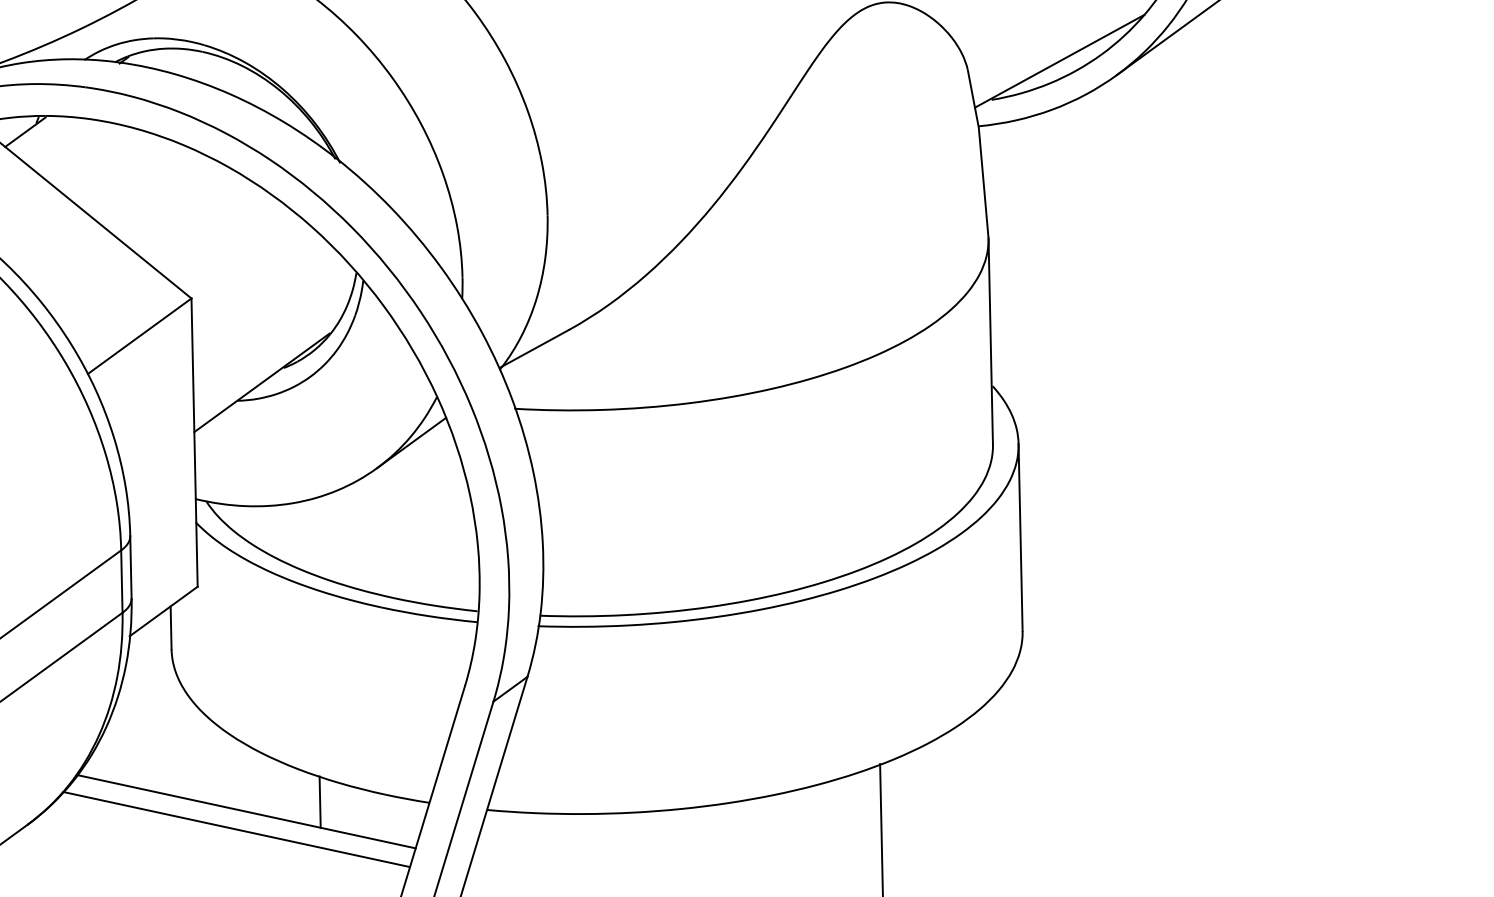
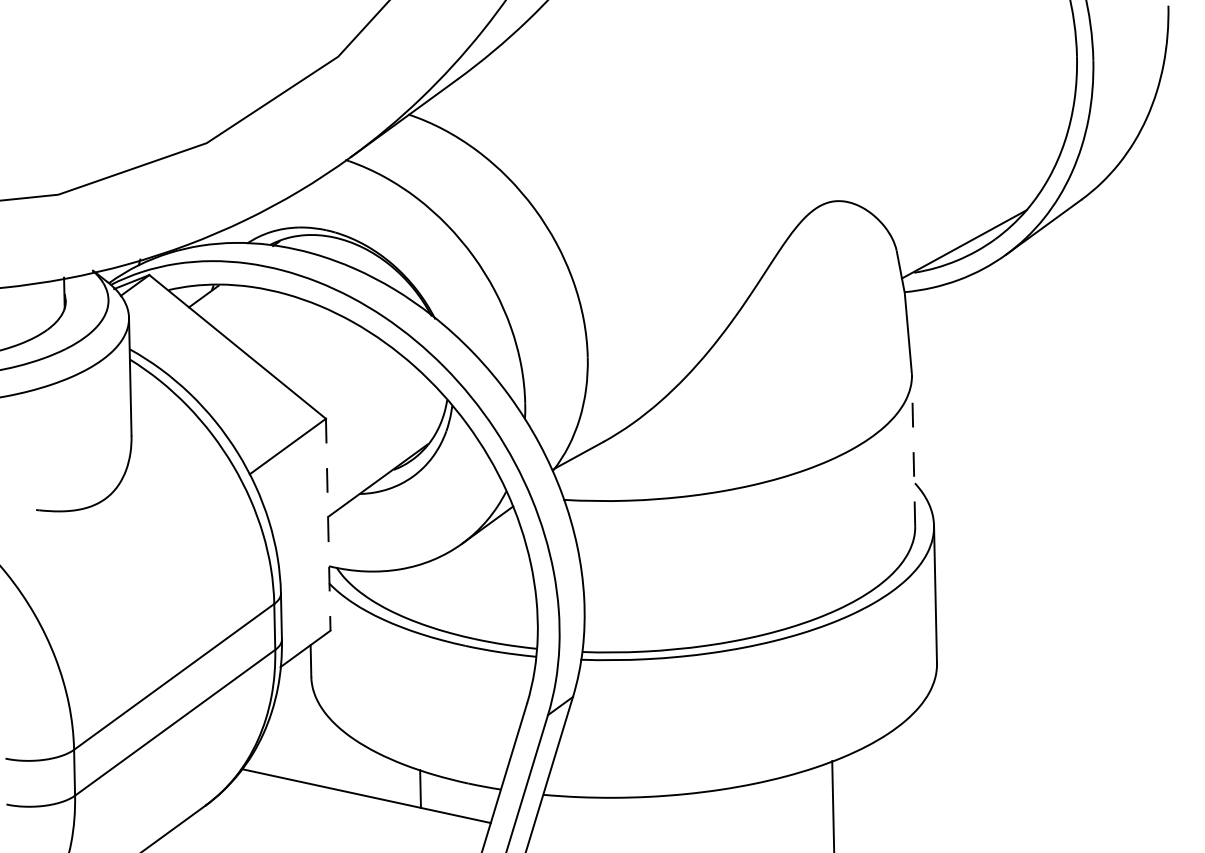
line: (990, 341) -> (913, 450), solid -> dashed
line: (194, 442) -> (328, 524), solid -> dashed
line: (235, 828) -> (358, 808), removed

